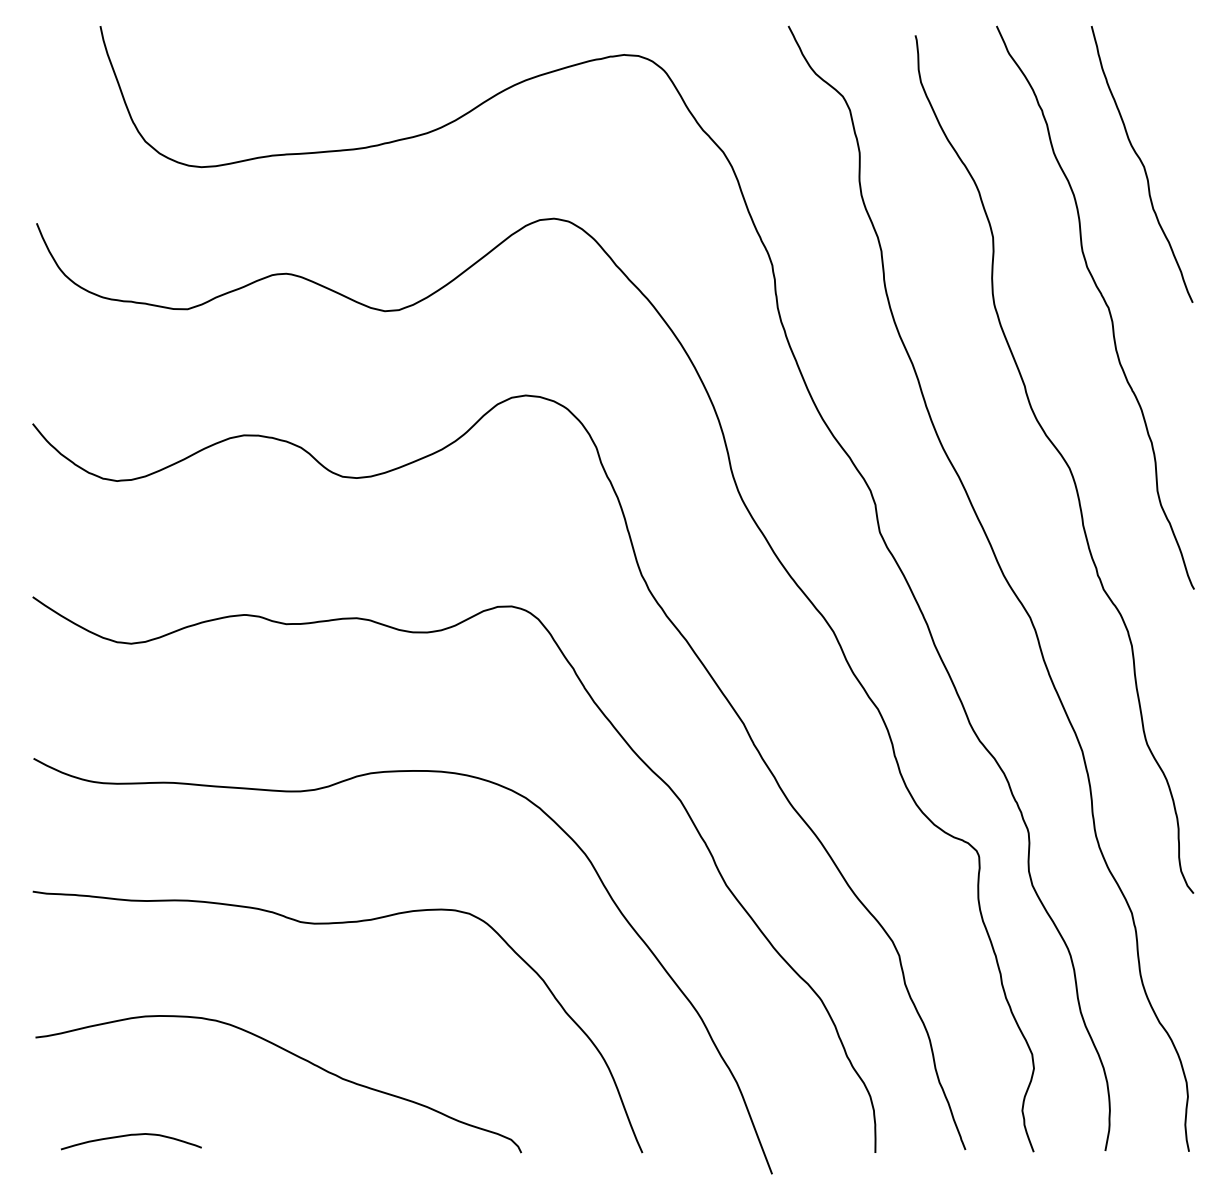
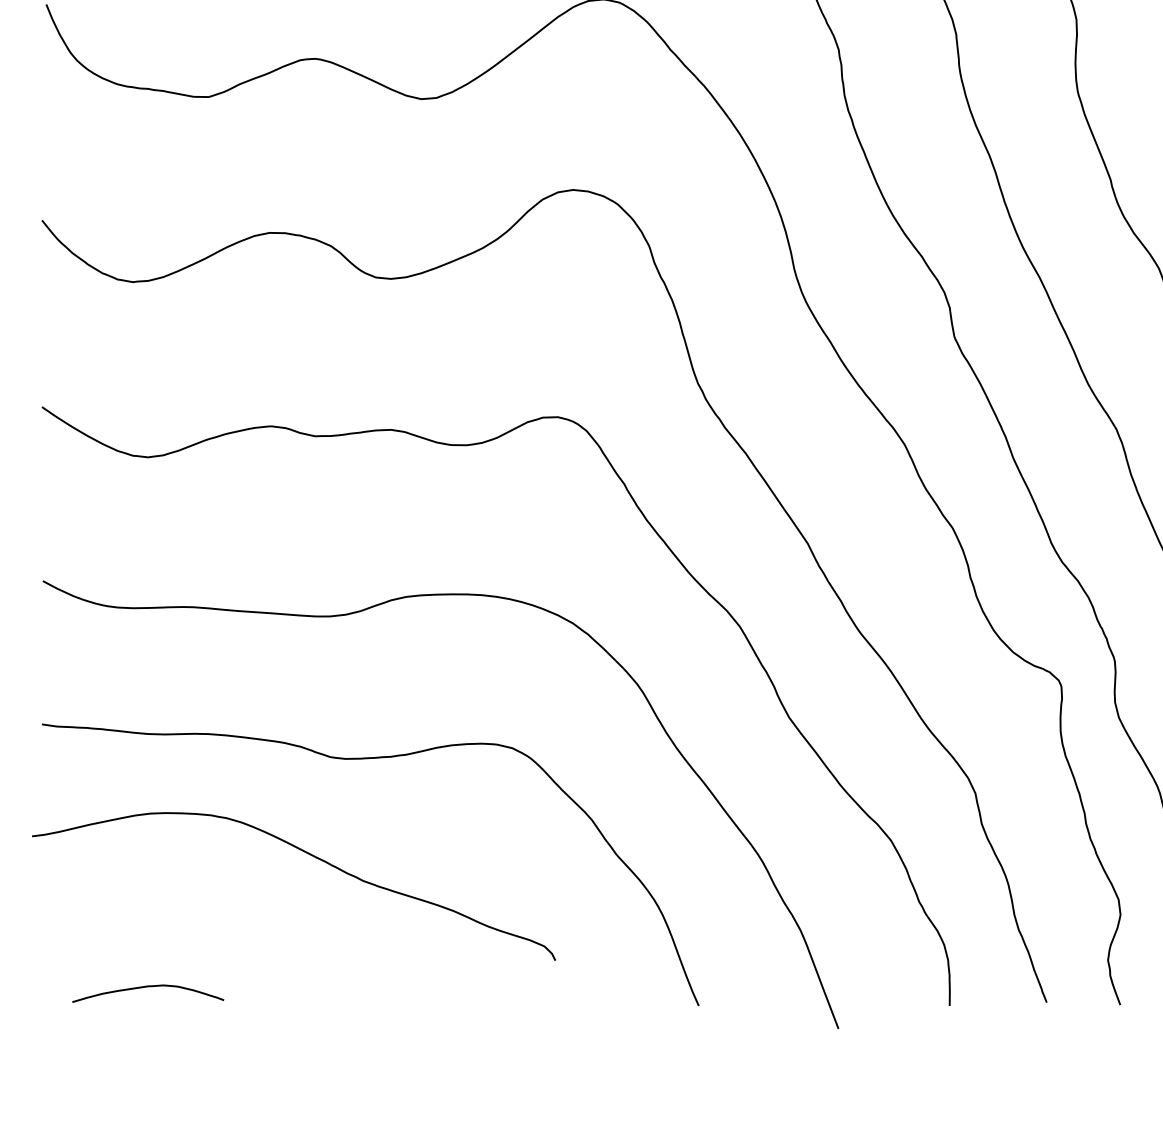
curve: (293, 1055) -> (309, 855), moved

